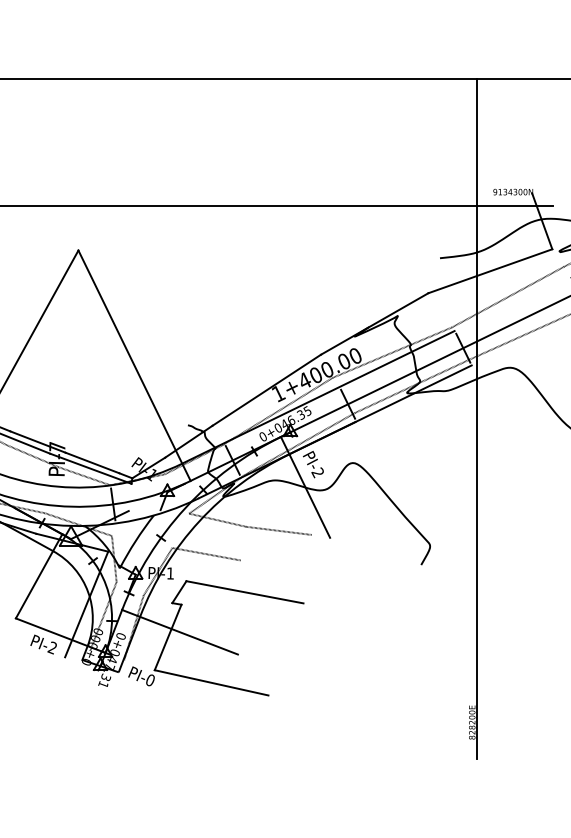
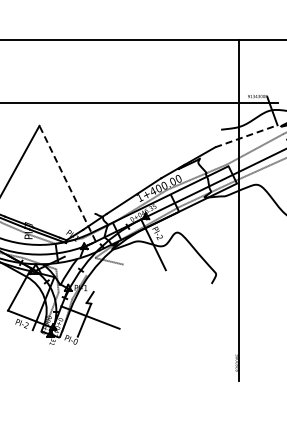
line: (490, 271) -> (246, 136), solid -> dashed
line: (134, 365) -> (67, 183), solid -> dashed
line: (277, 530) -> (139, 266), removed
line: (205, 554) -> (103, 278), removed
line: (243, 592) -> (122, 297), removed
line: (209, 681) -> (105, 342), removed

